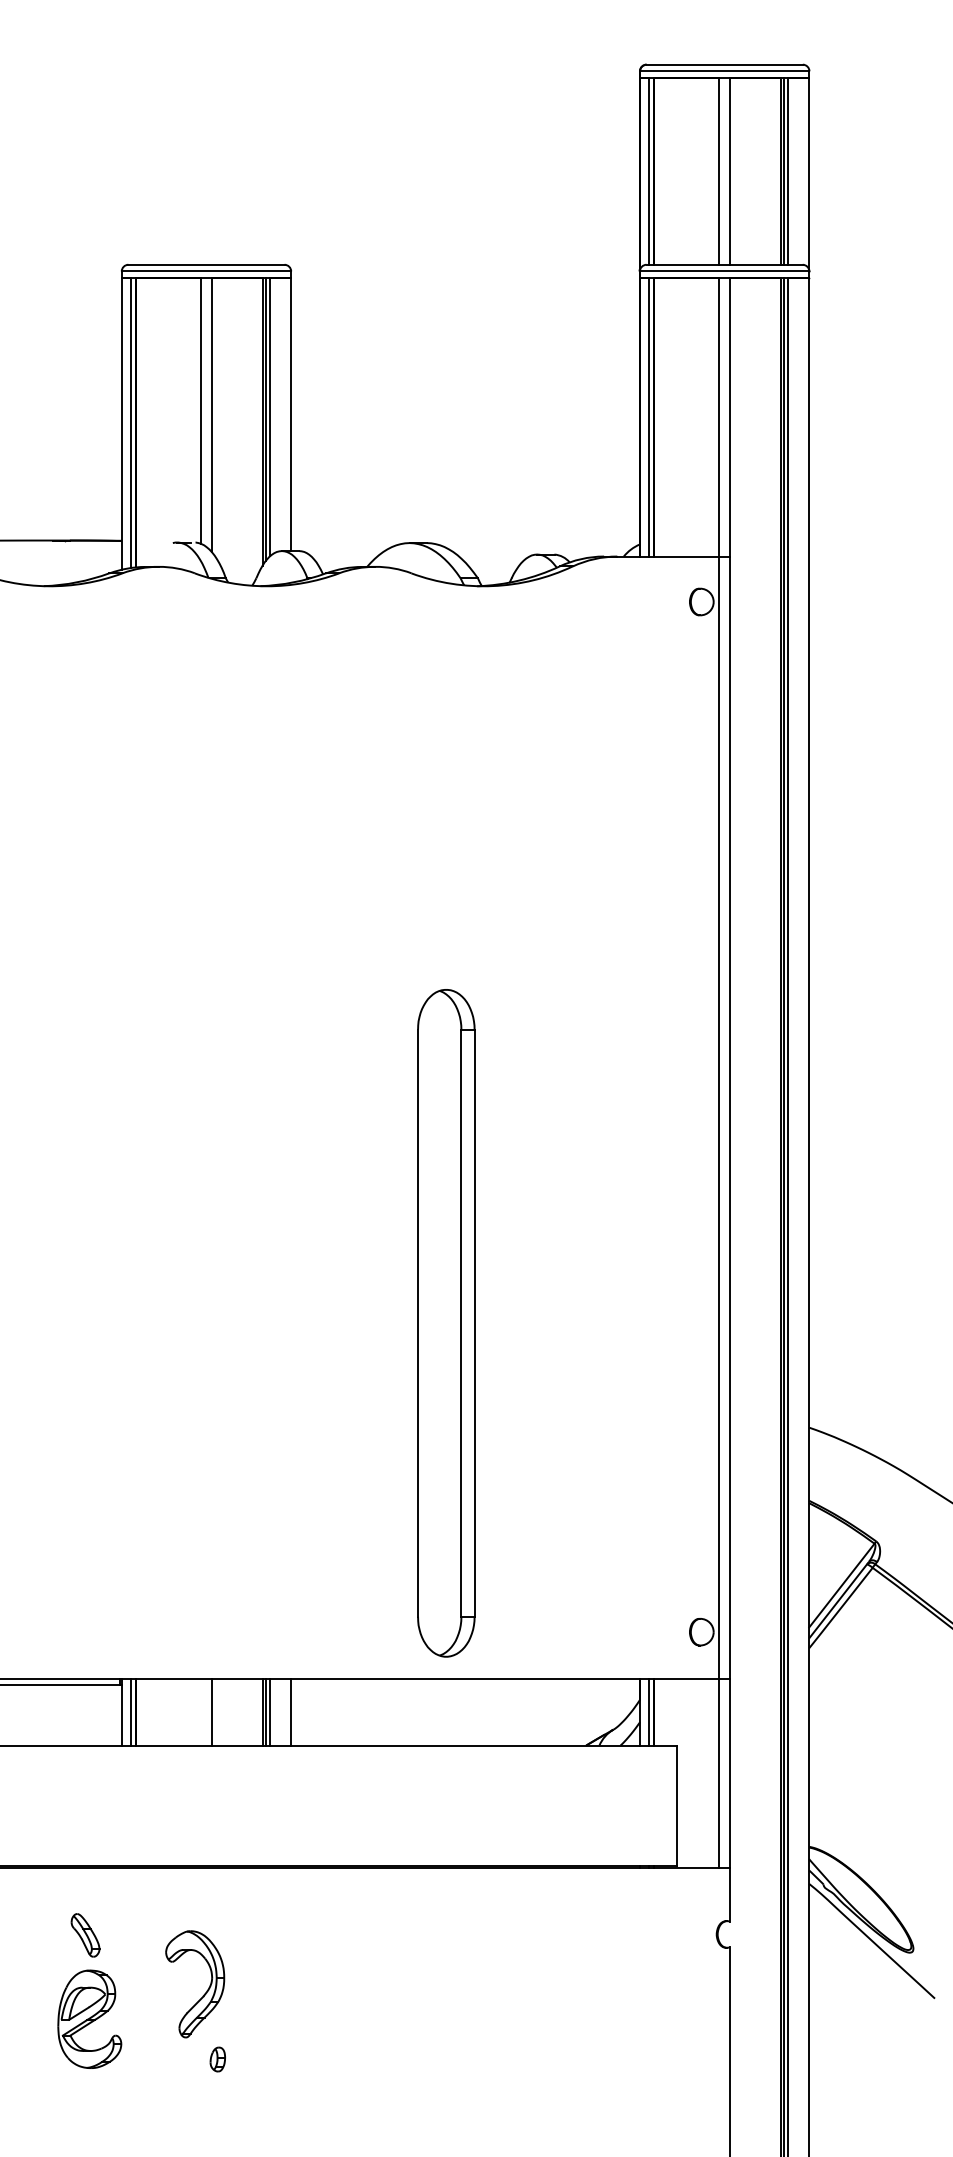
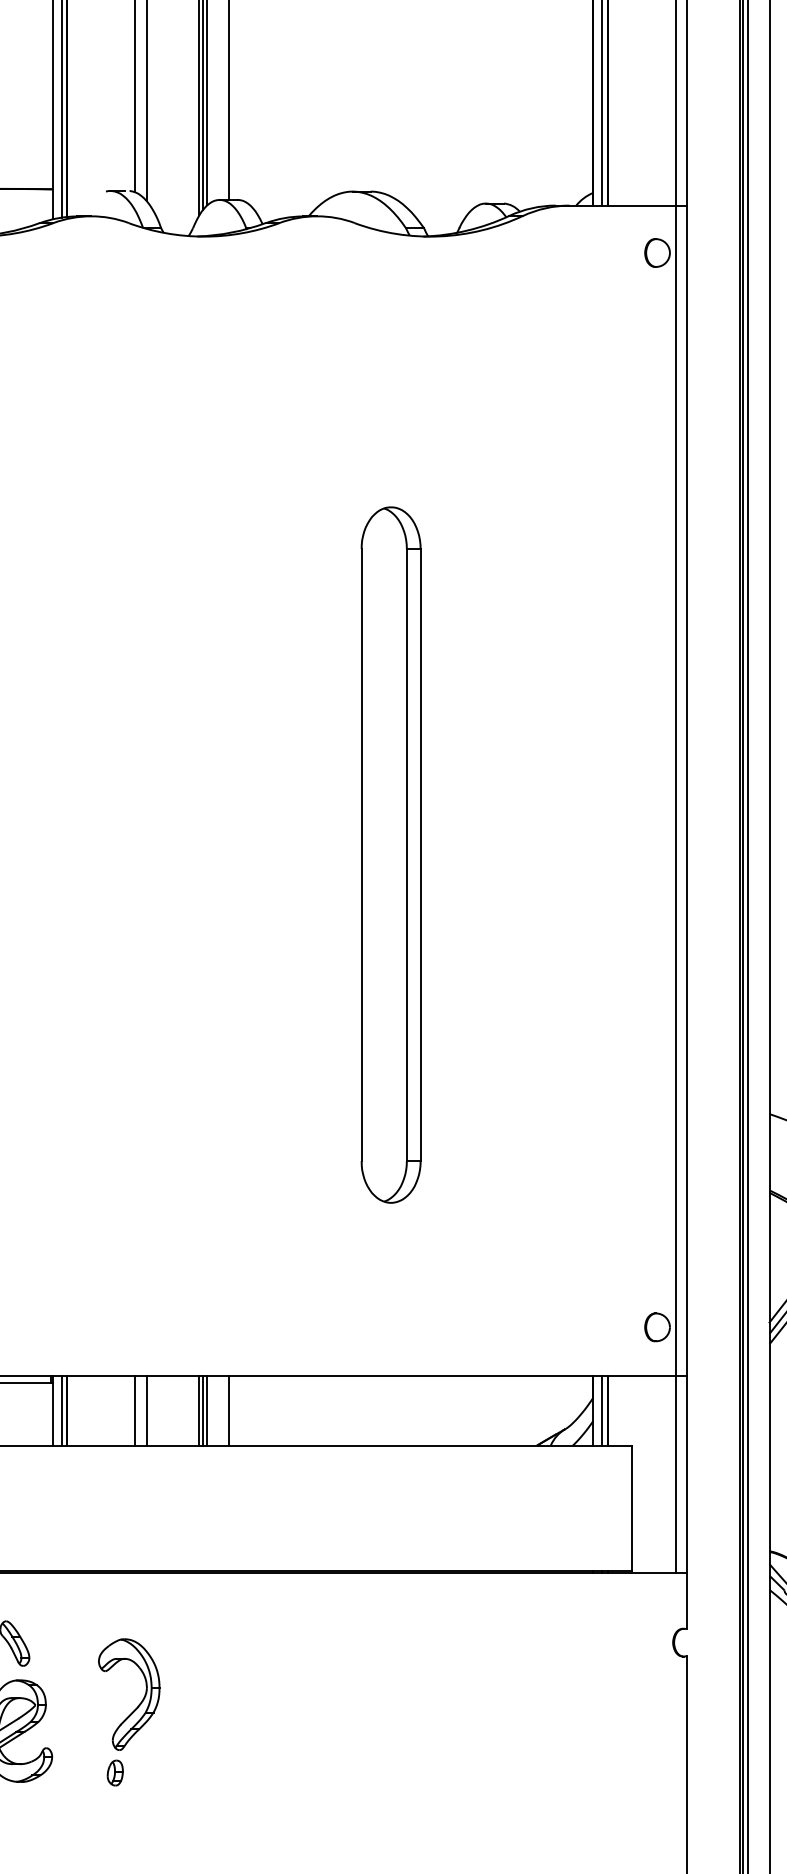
part: (446, 1323) -> (391, 855), moved
line: (201, 1711) -> (135, 1410), added
part: (217, 2059) -> (114, 1773), moved

